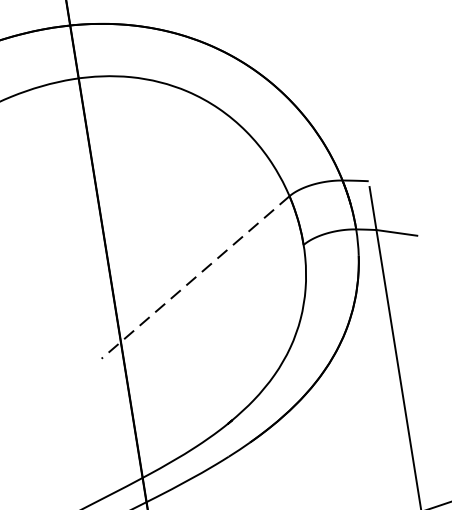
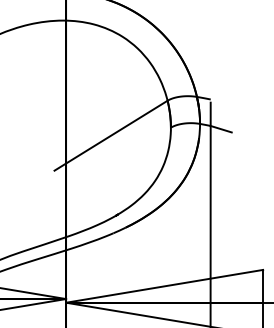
line: (194, 277) -> (110, 135), dashed -> solid

